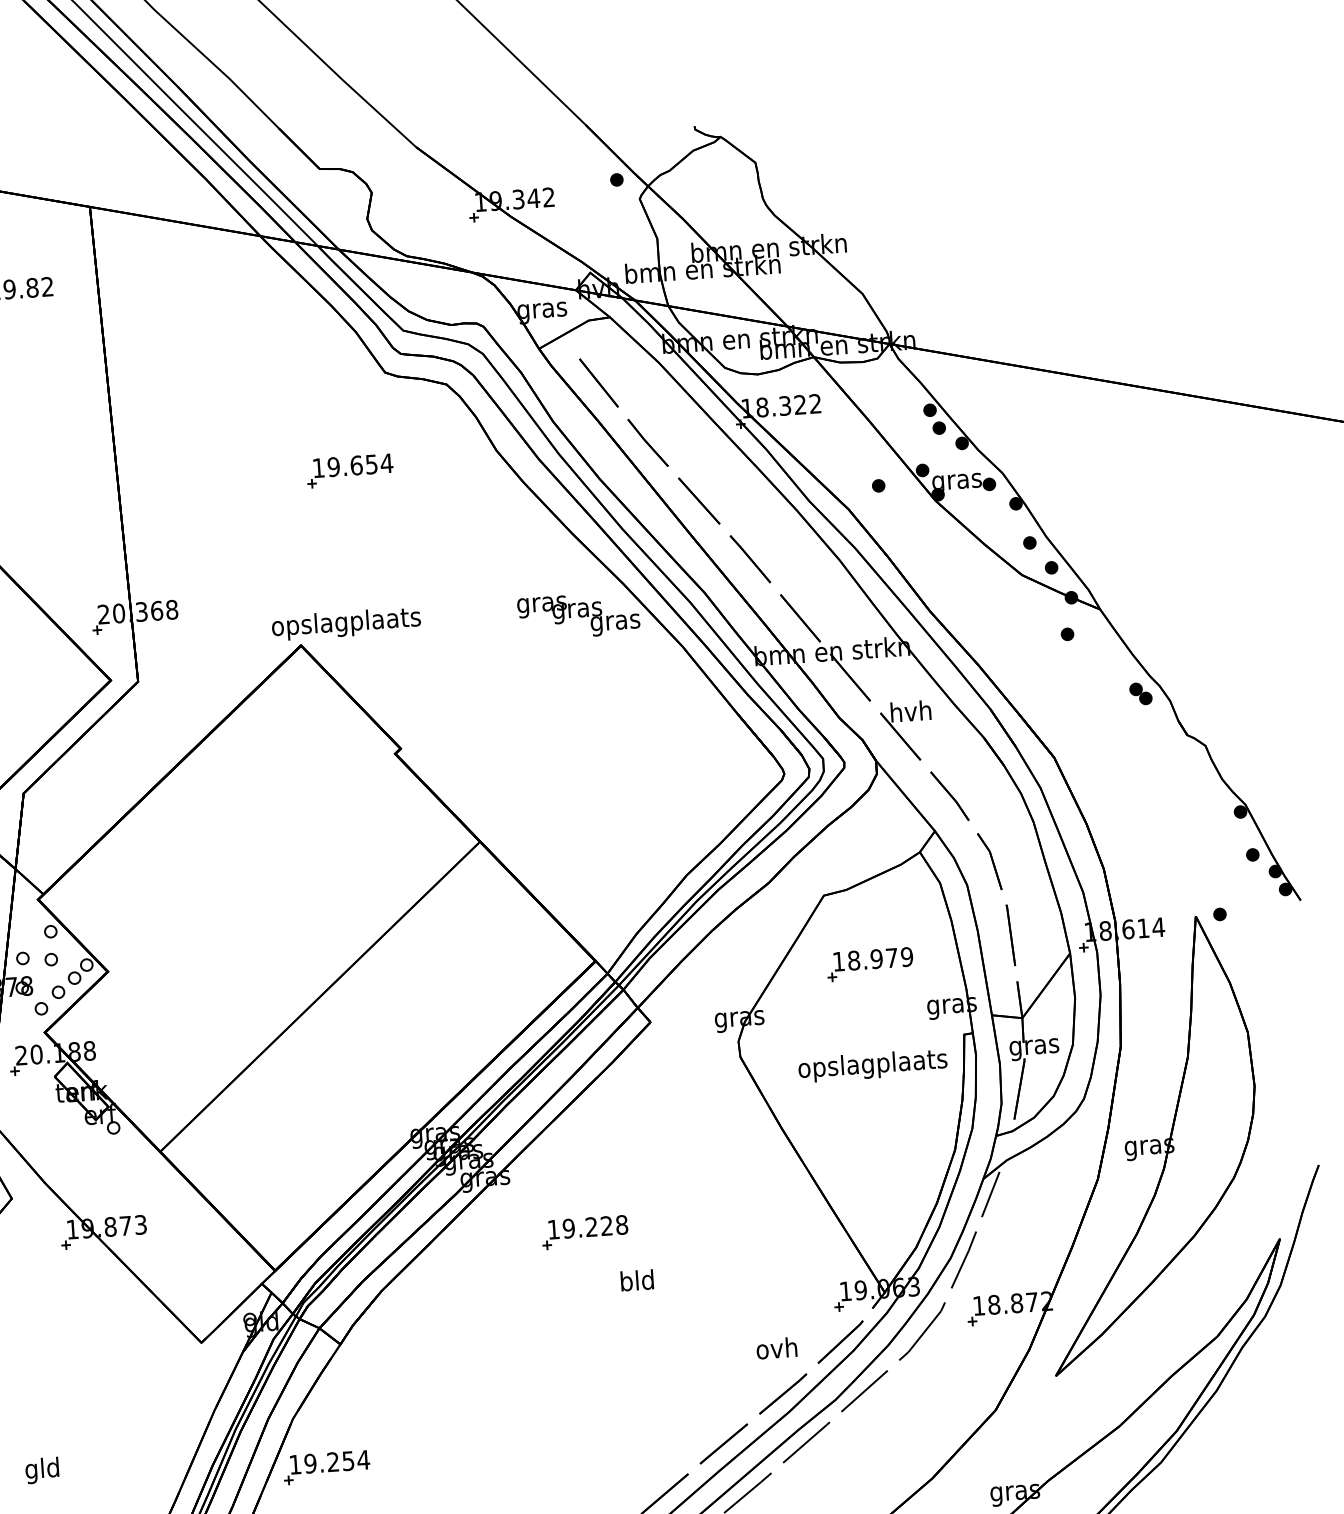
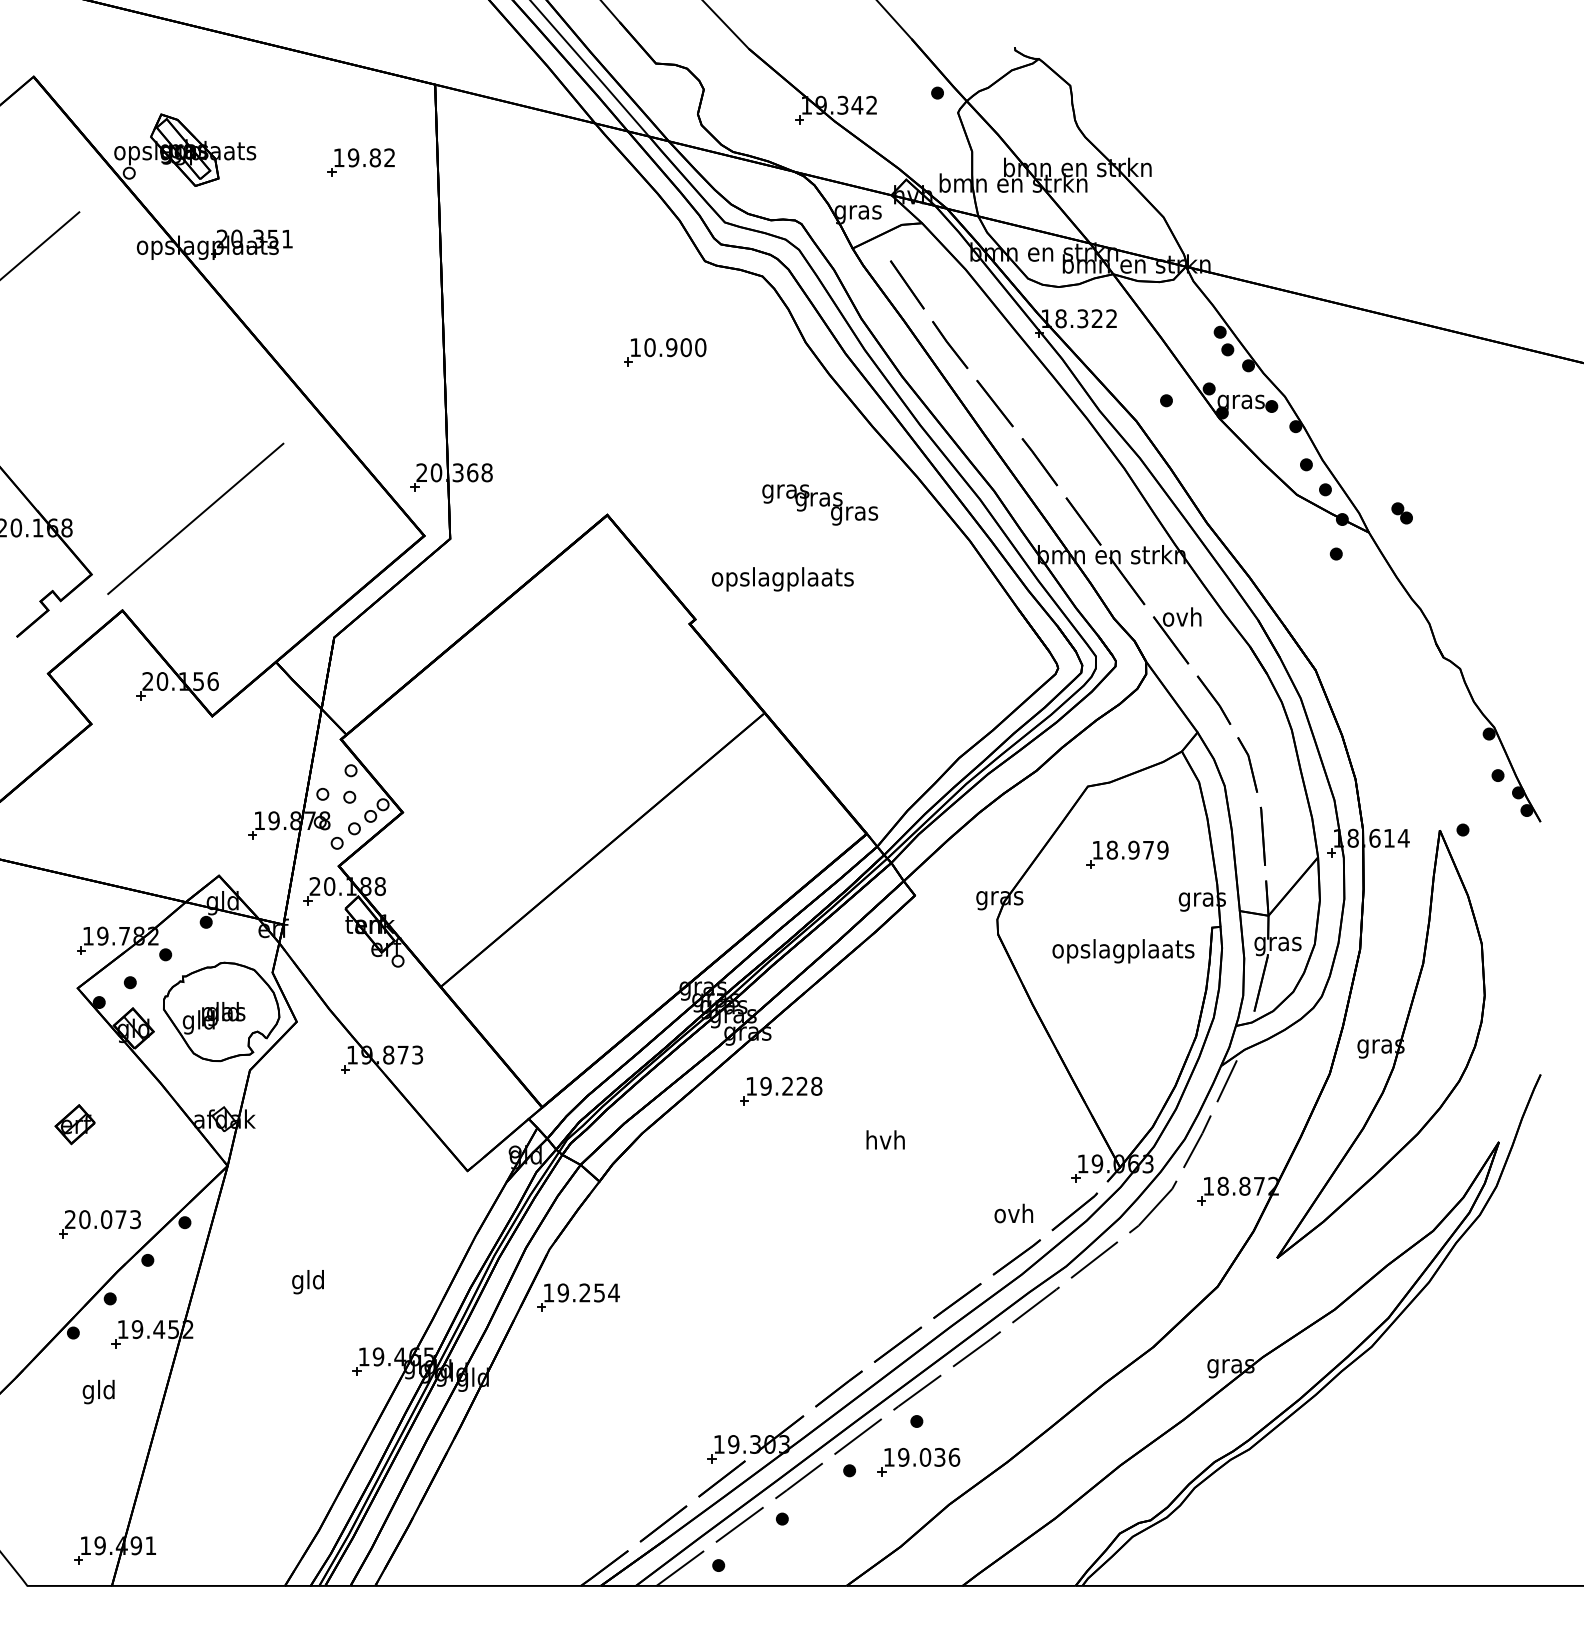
text: (360, 465) -> (675, 347), 19.654 -> 10.900
text: (579, 615) -> (820, 504), moved
text: (346, 624) -> (782, 579), moved
part: (1140, 694) -> (1401, 513), moved
text: (909, 710) -> (1181, 616), hvh -> ovh
part: (585, 1231) -> (781, 1090), moved
text: (637, 1279) -> (885, 1139), bld -> hvh

